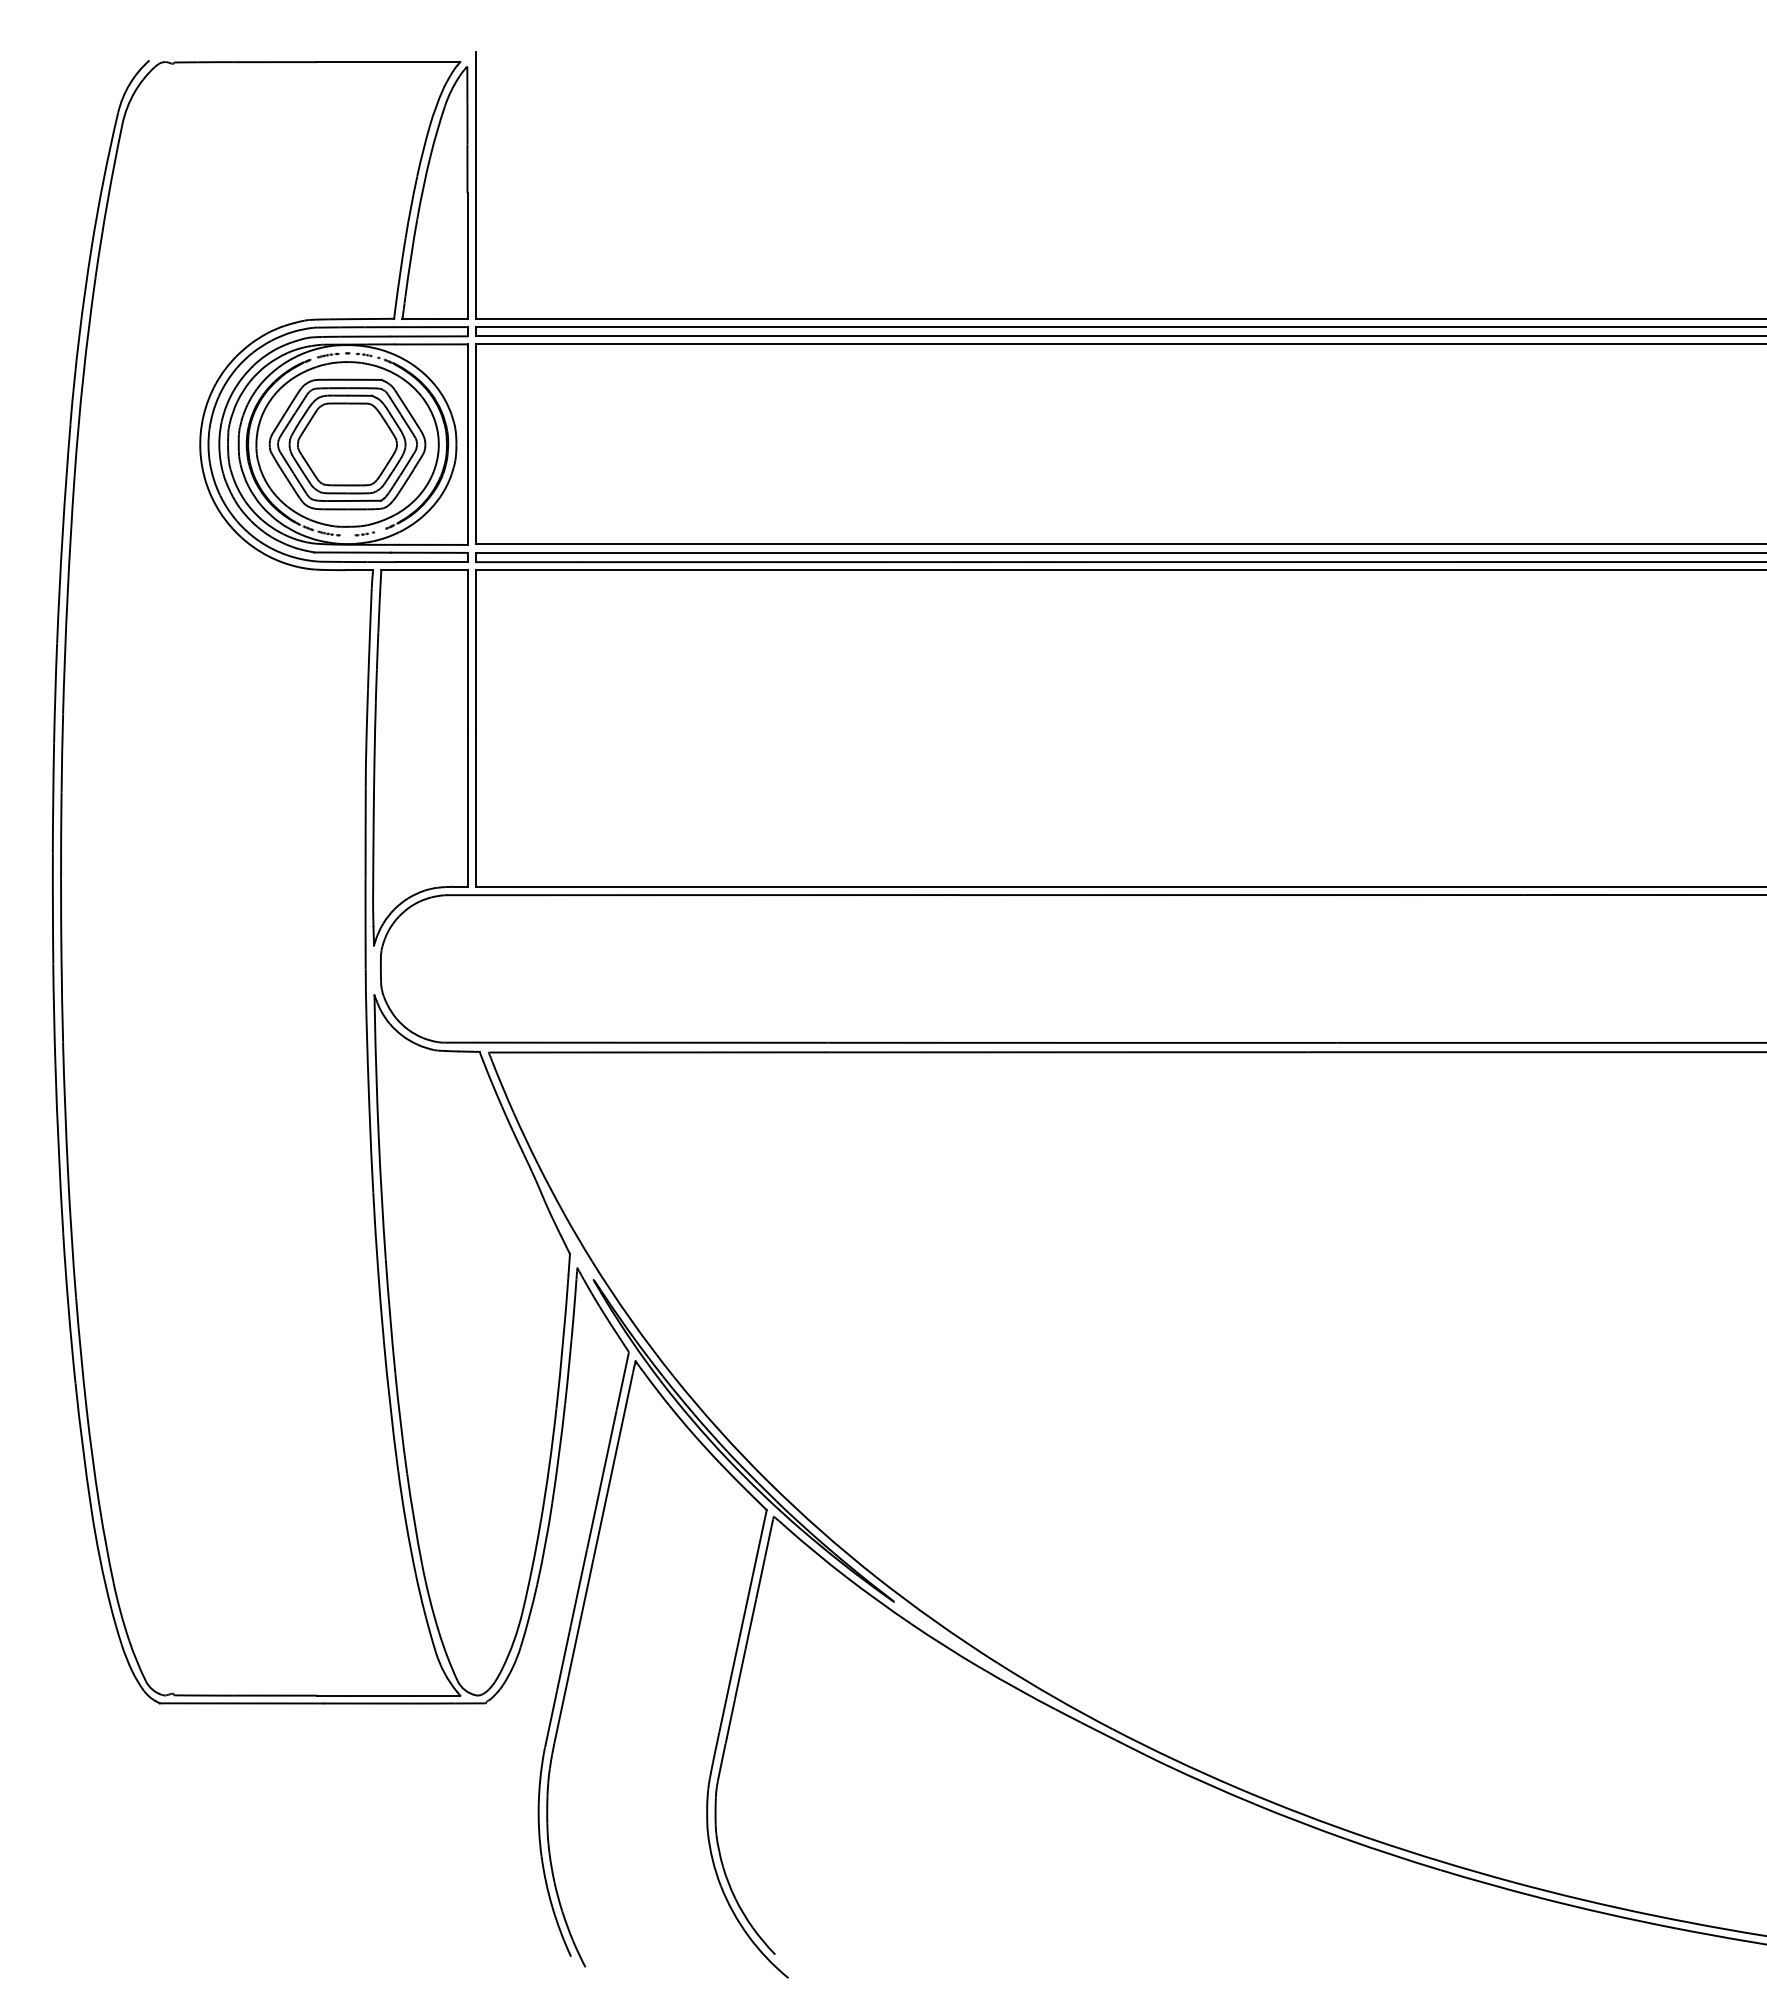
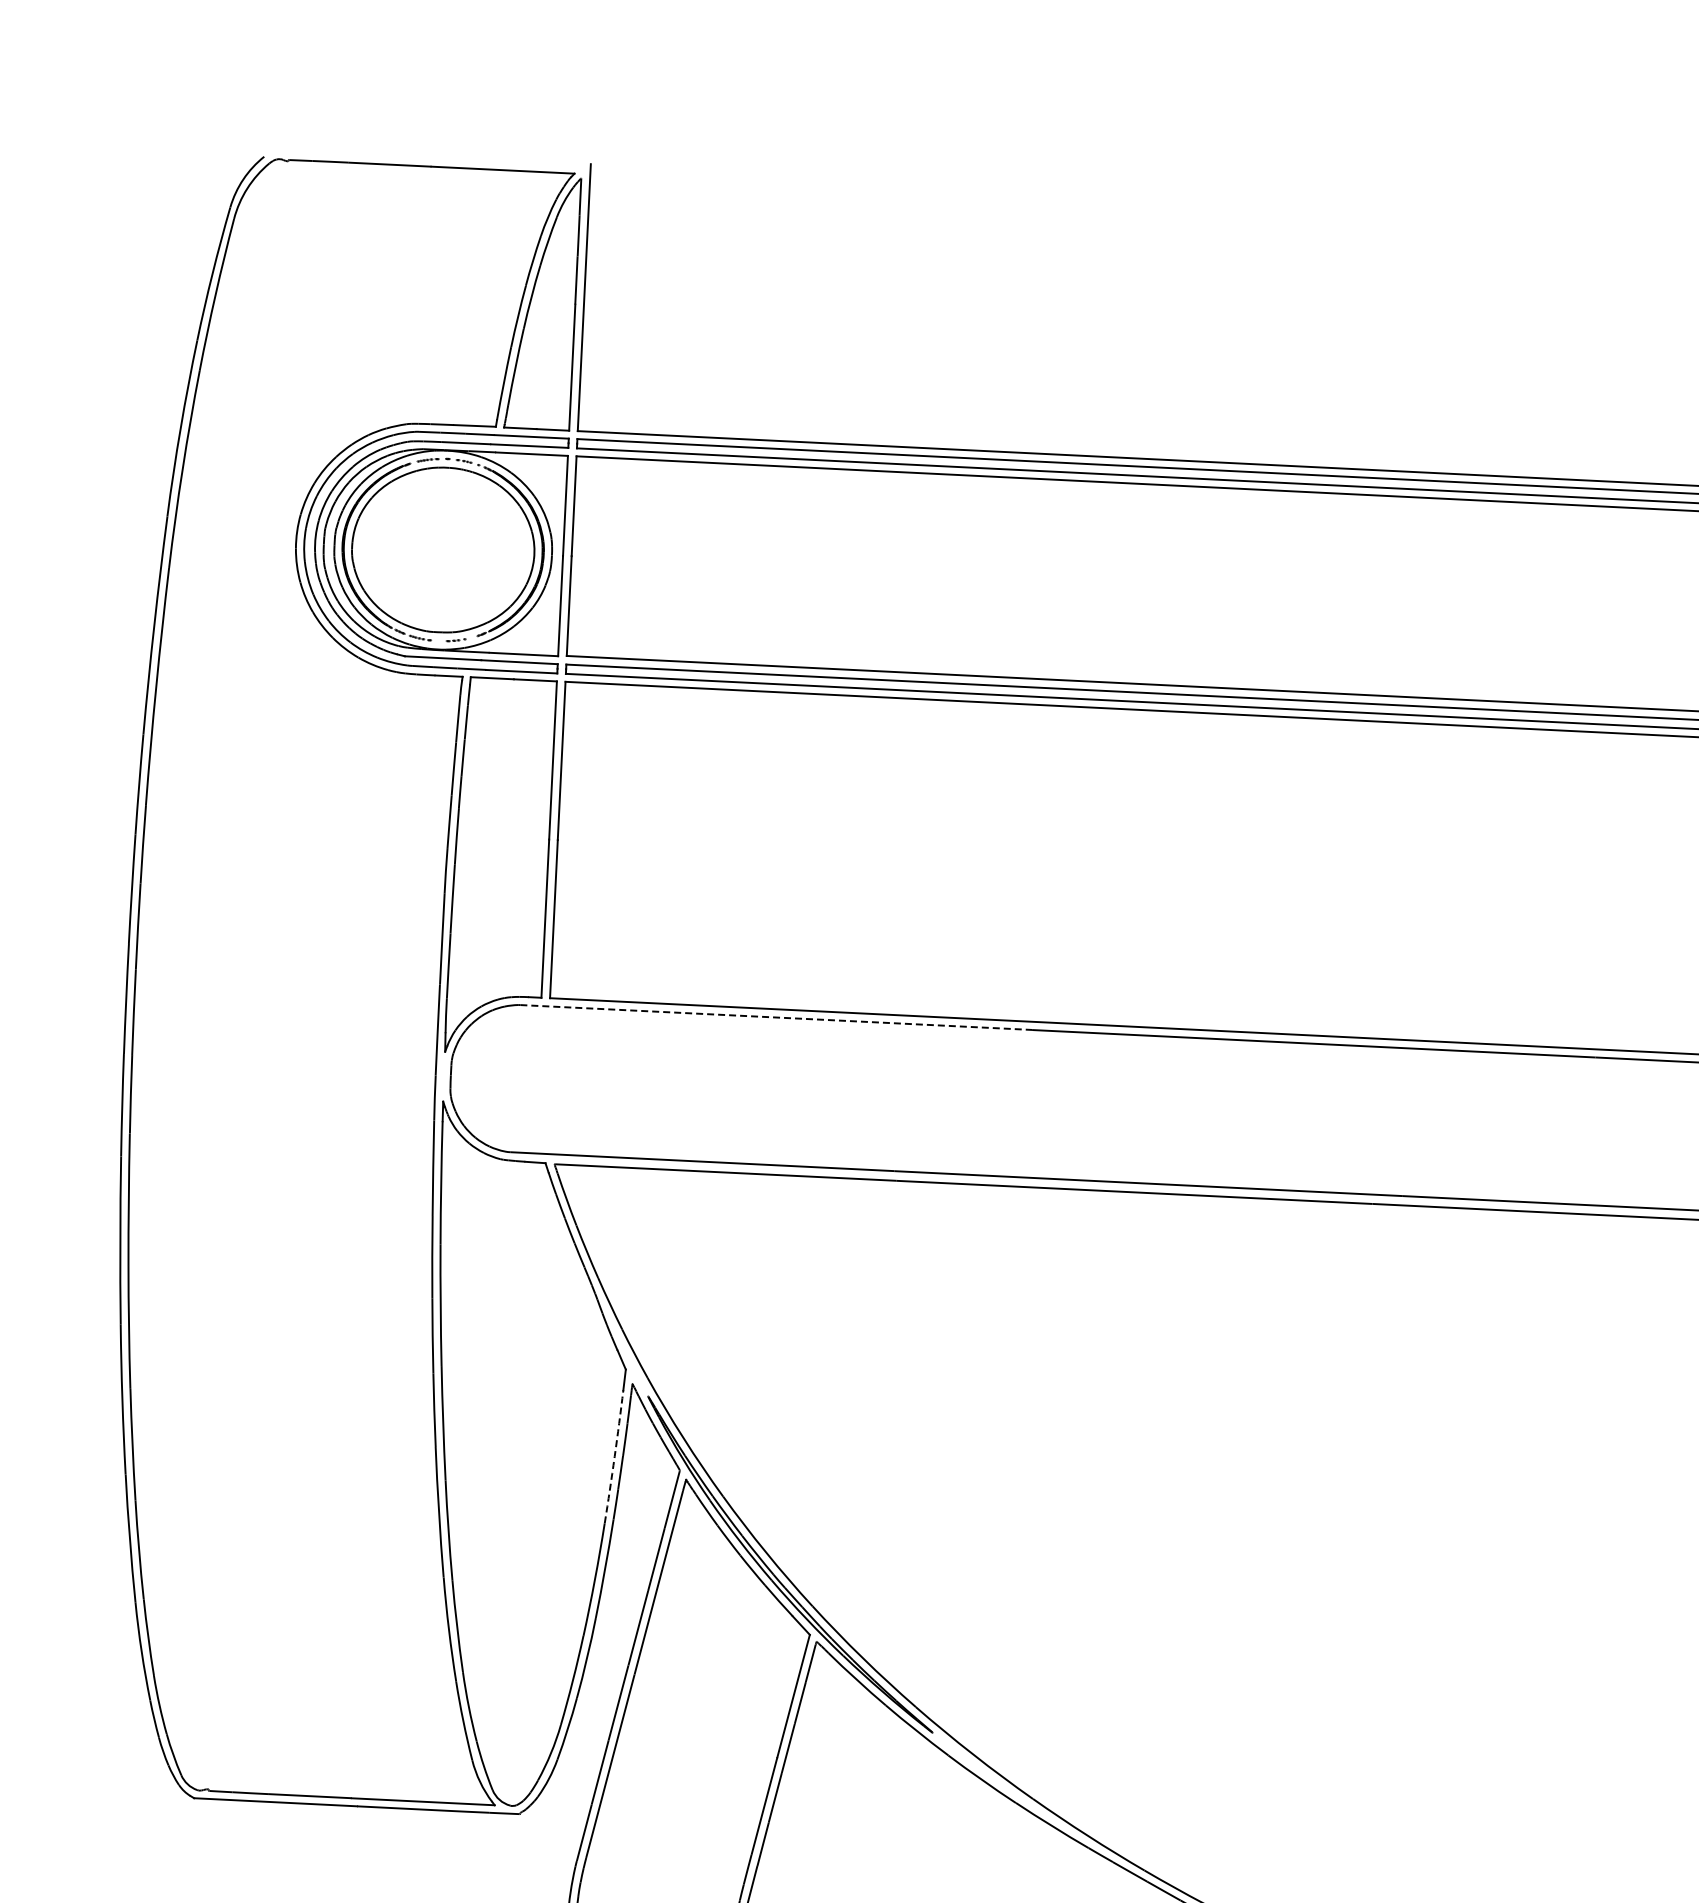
part: (347, 444) -> (443, 550), removed
line: (703, 895) -> (776, 1017), solid -> dashed
arc: (563, 1341) -> (615, 1456), solid -> dashed

